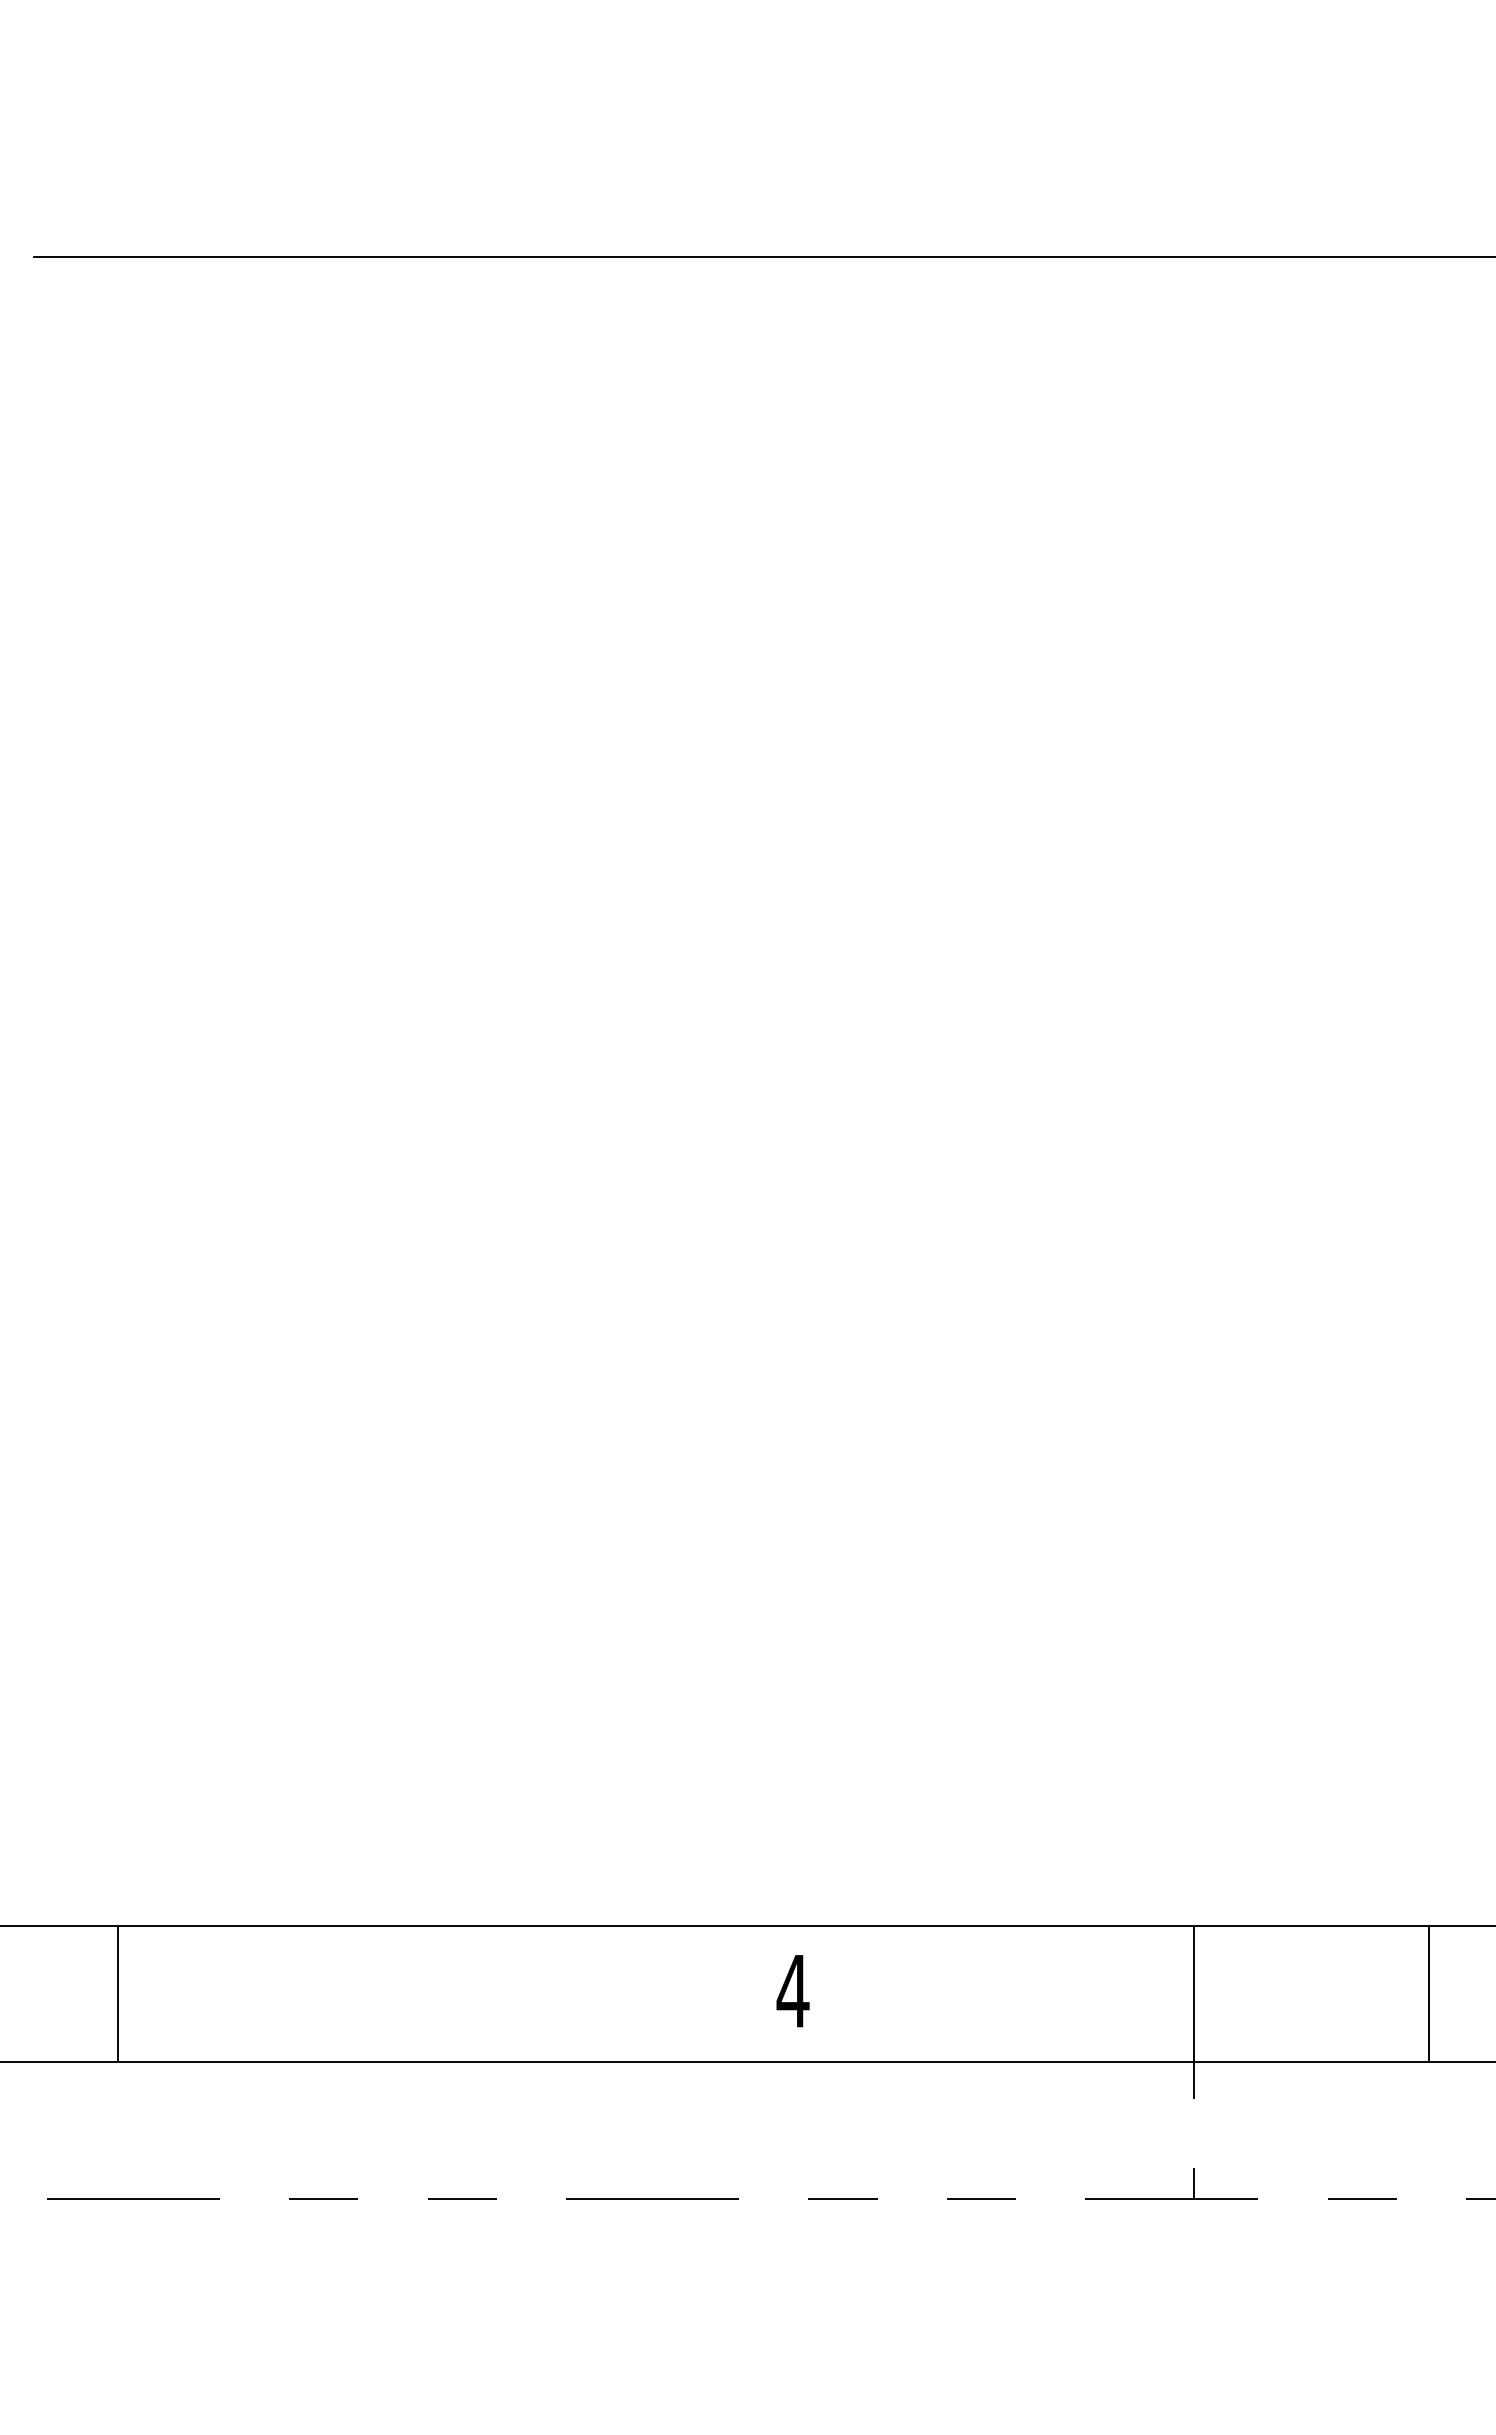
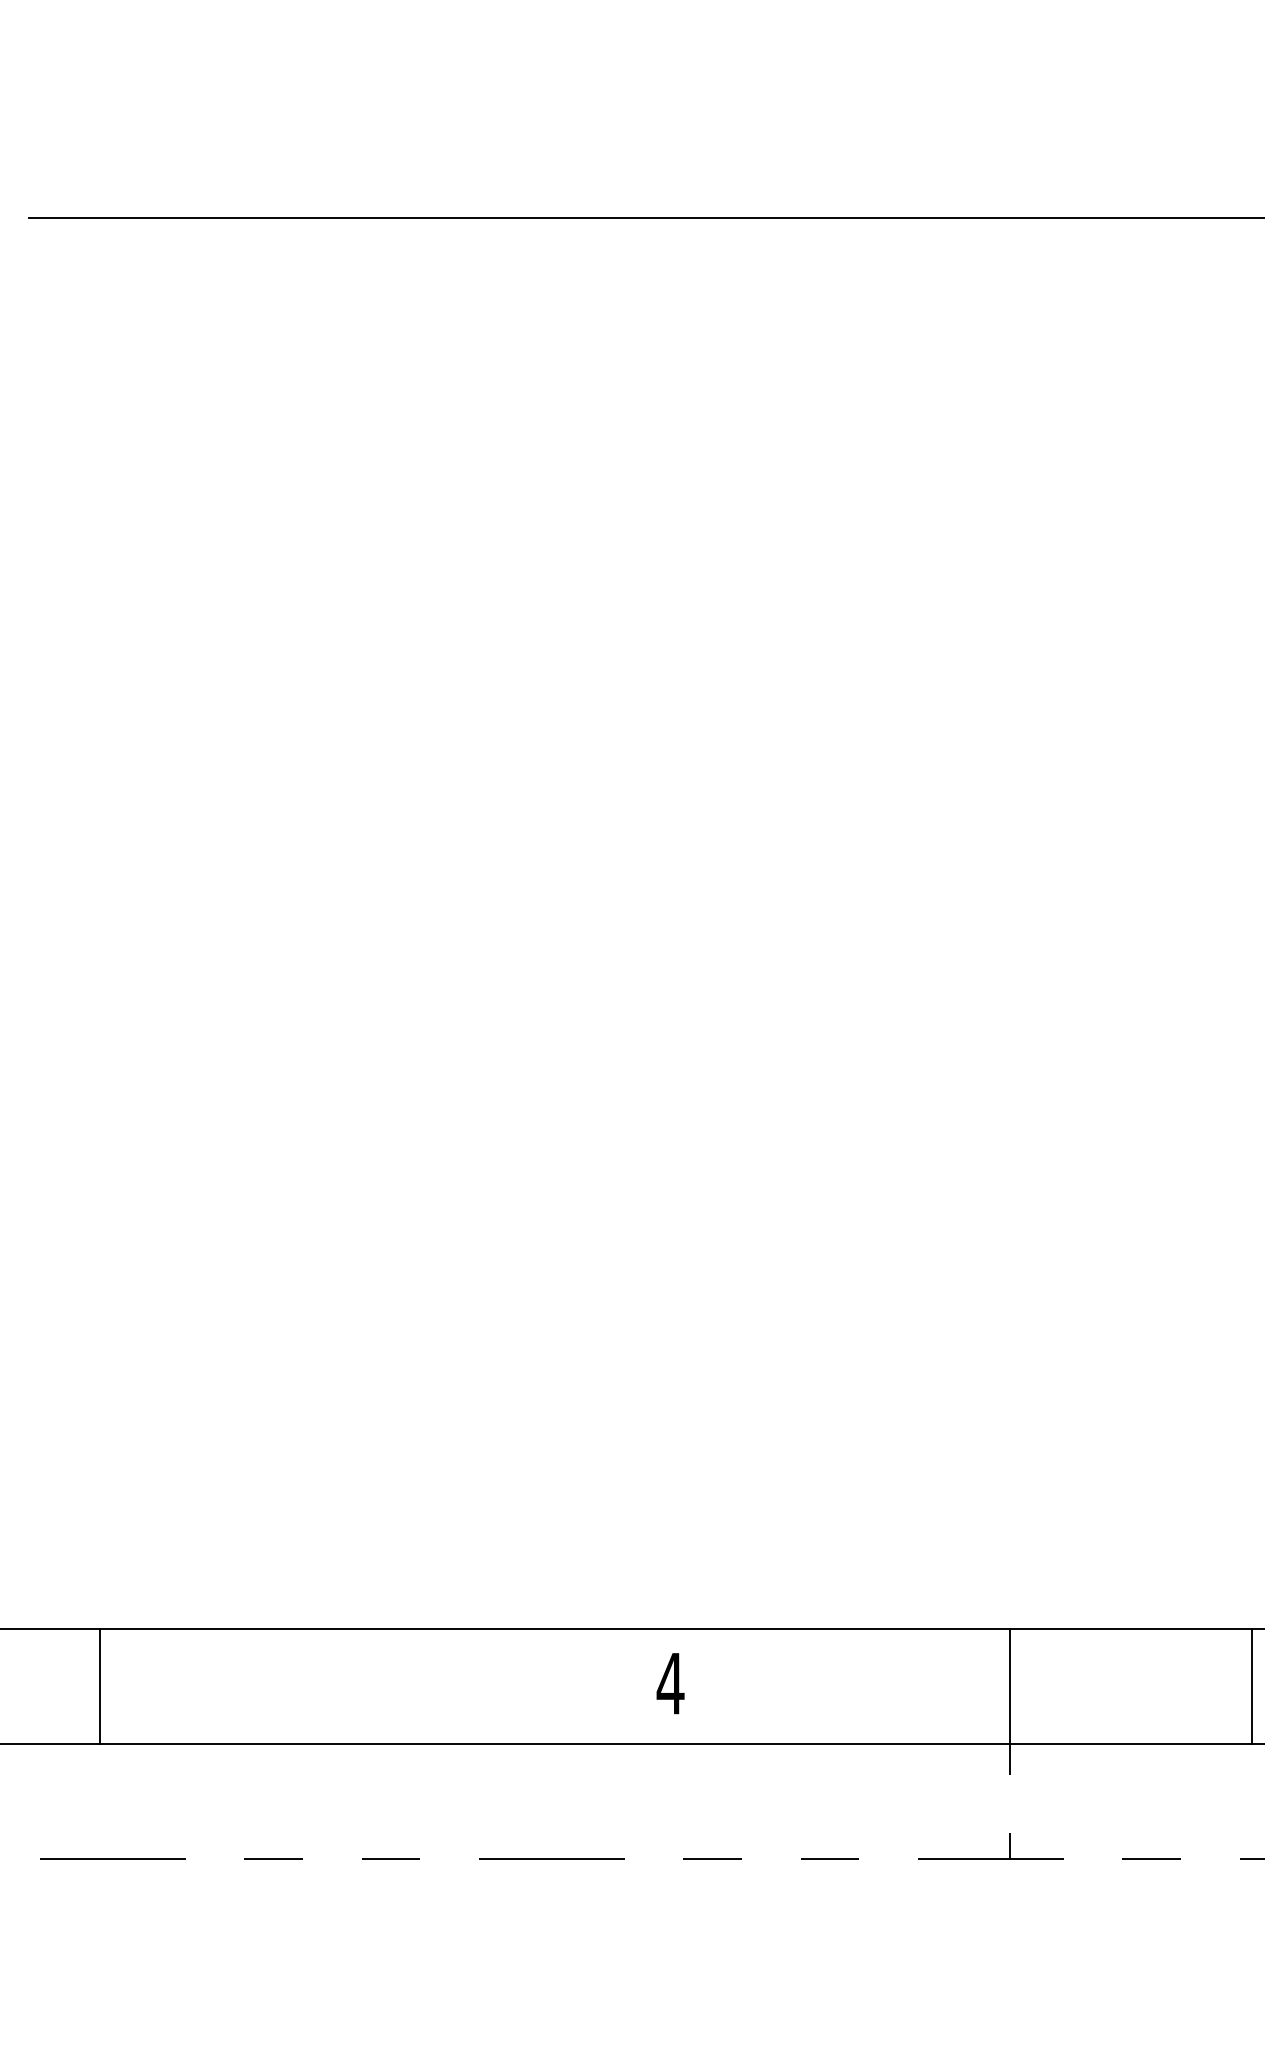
line: (1429, 1993) -> (1251, 1685), moved

